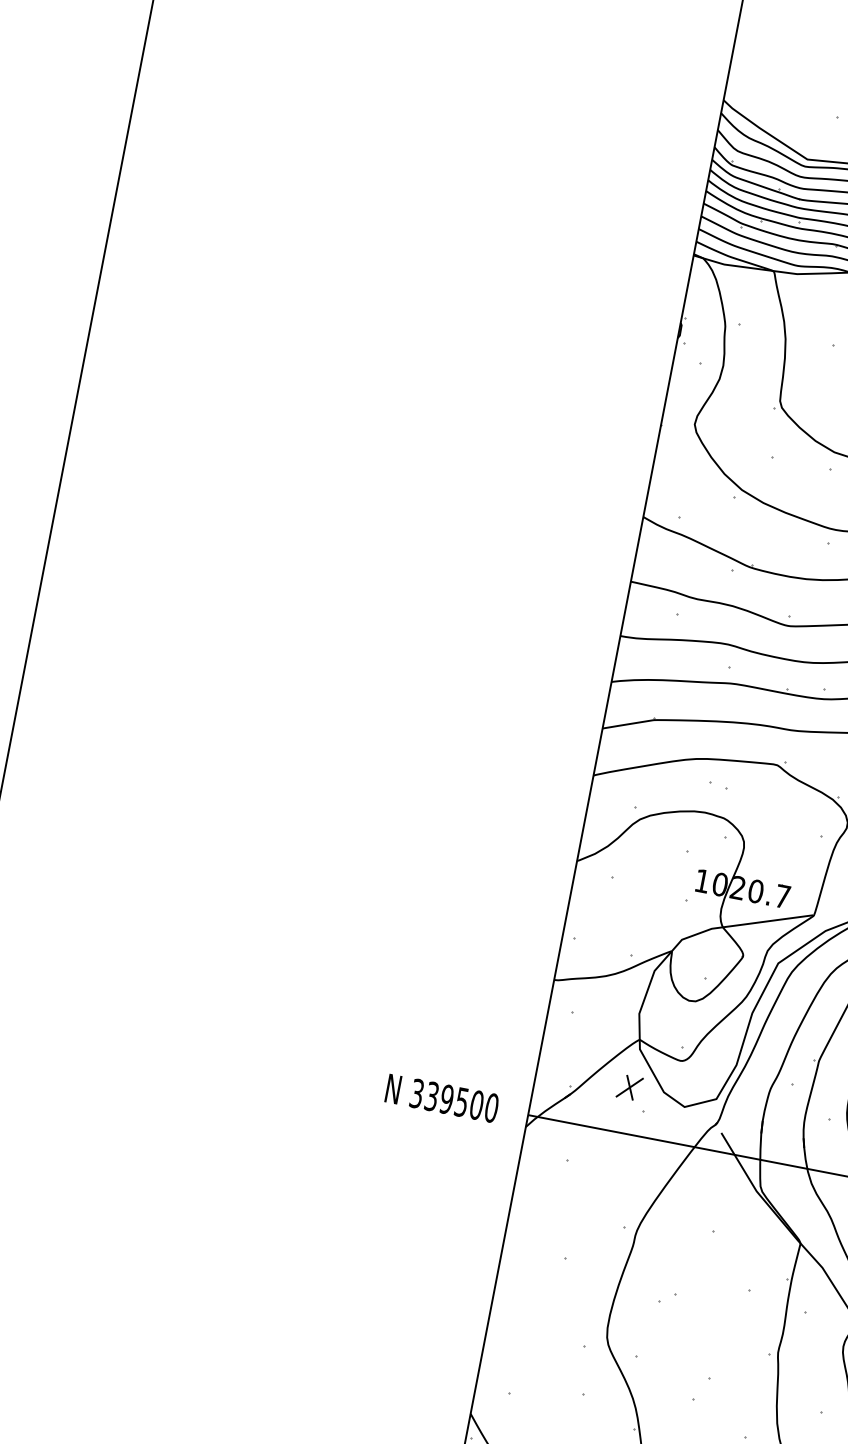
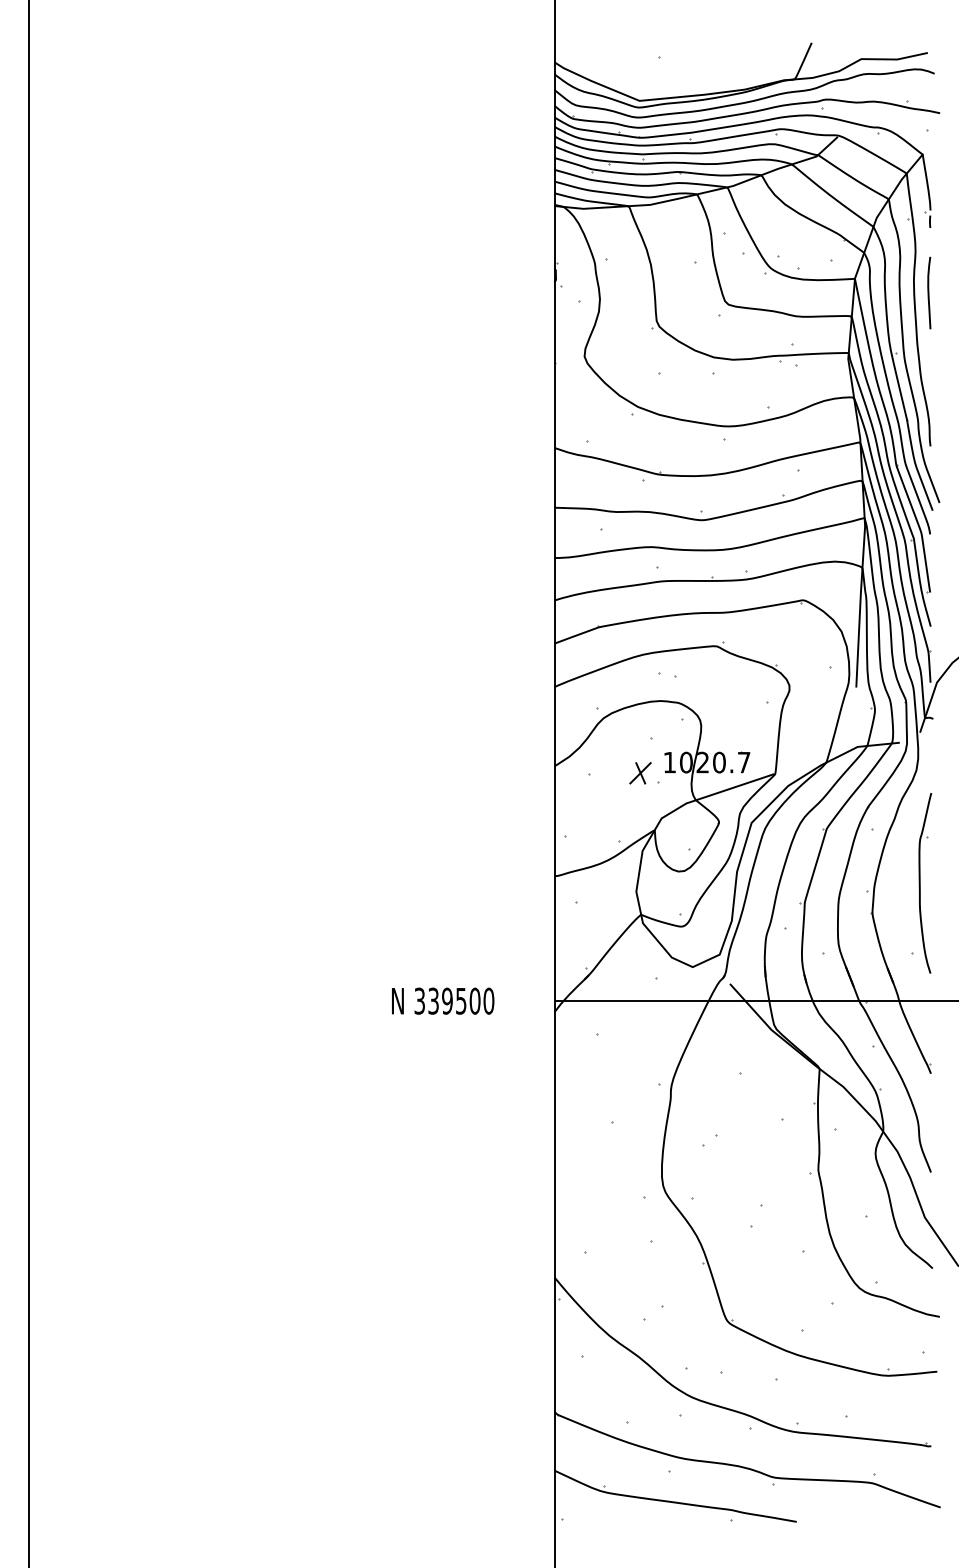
part: (629, 1087) -> (640, 773), moved
text: (442, 1097) -> (443, 1000), moved

